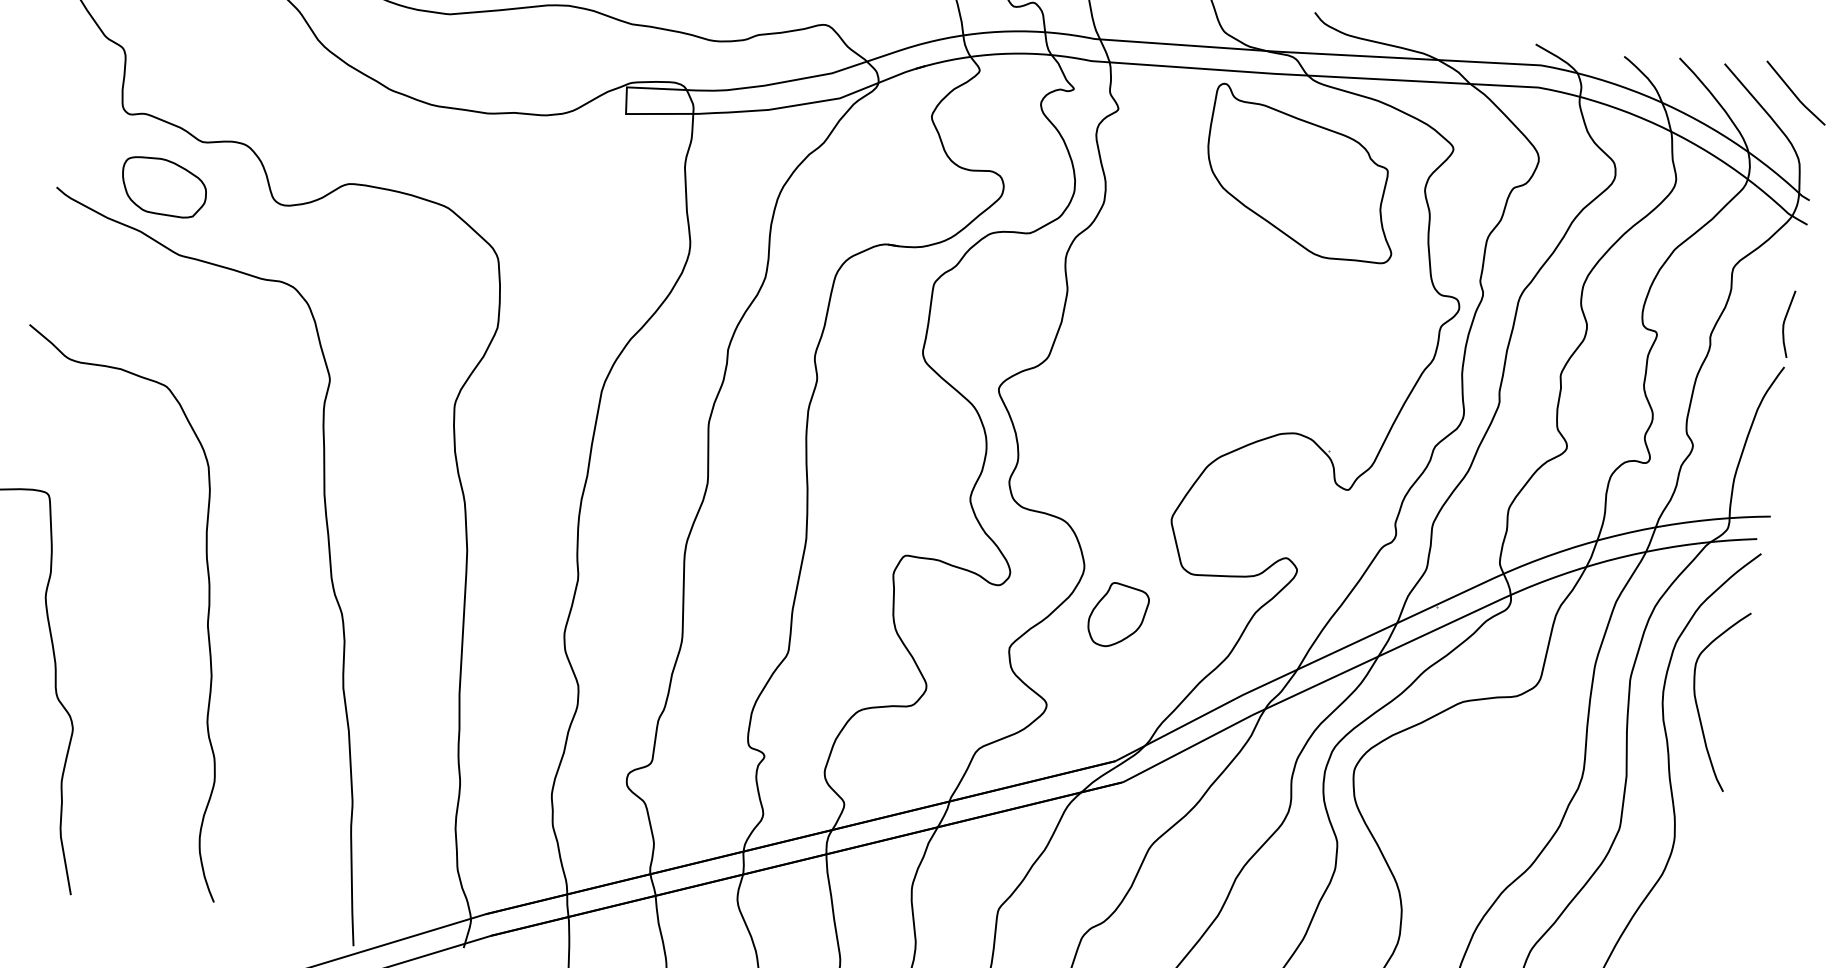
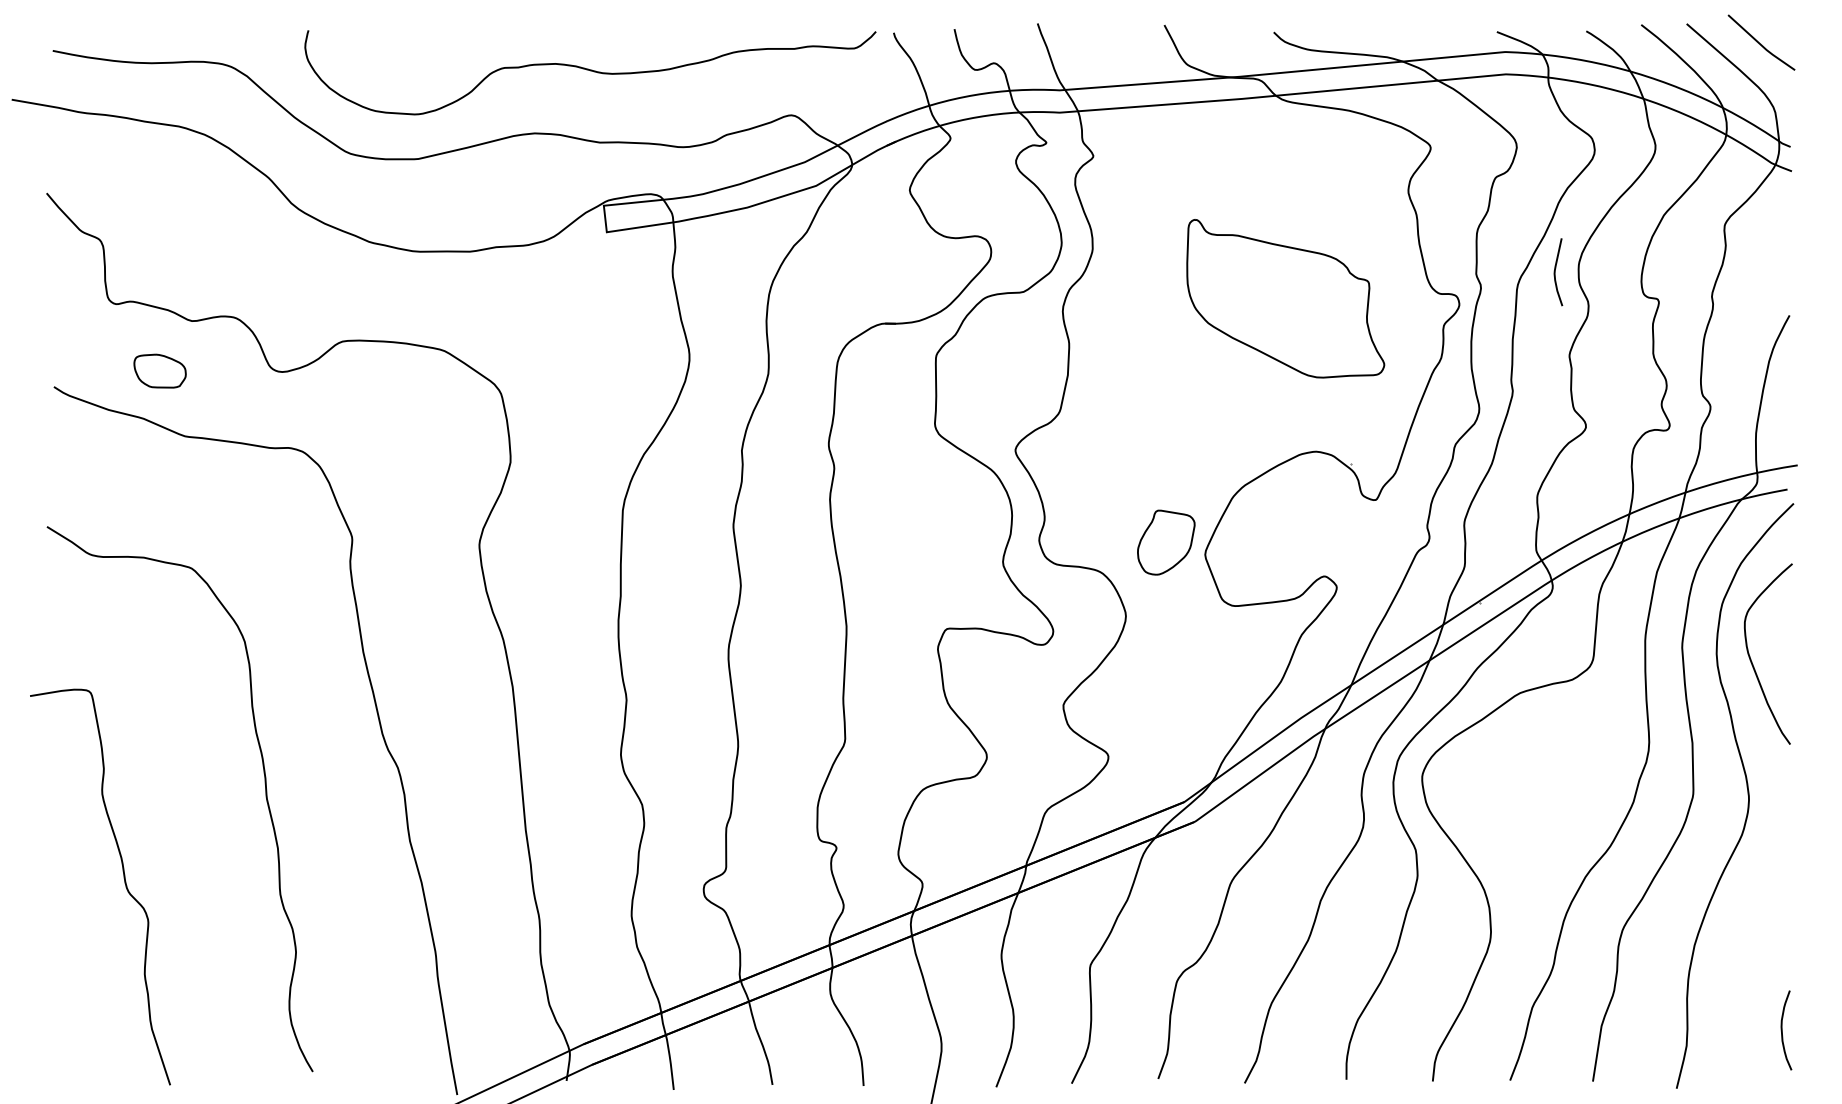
part: (1303, 174) -> (1285, 298), moved
part: (163, 186) -> (159, 370), size x0.6
curve: (1784, 323) -> (1555, 272), moved
part: (1118, 615) -> (1166, 542), moved

